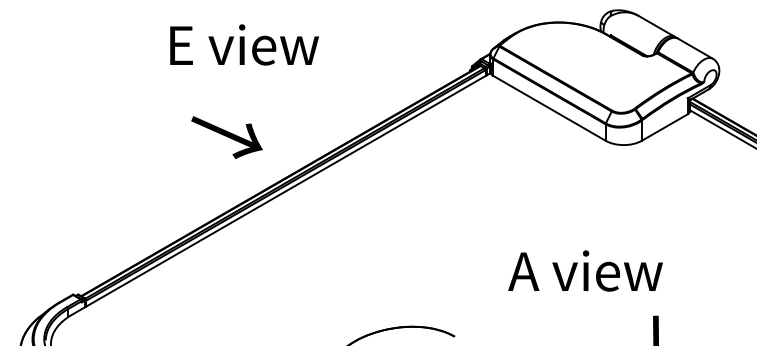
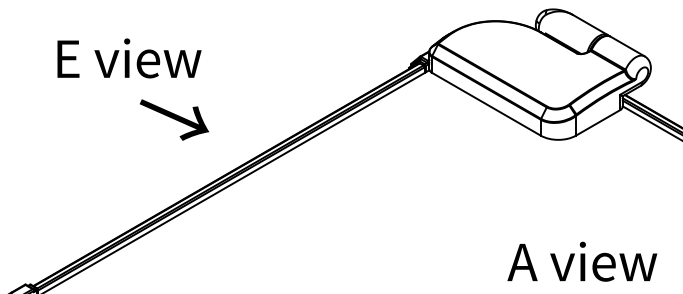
text: (244, 44) -> (129, 58), moved
text: (226, 137) -> (173, 119), moved
text: (585, 270) -> (582, 261), moved

